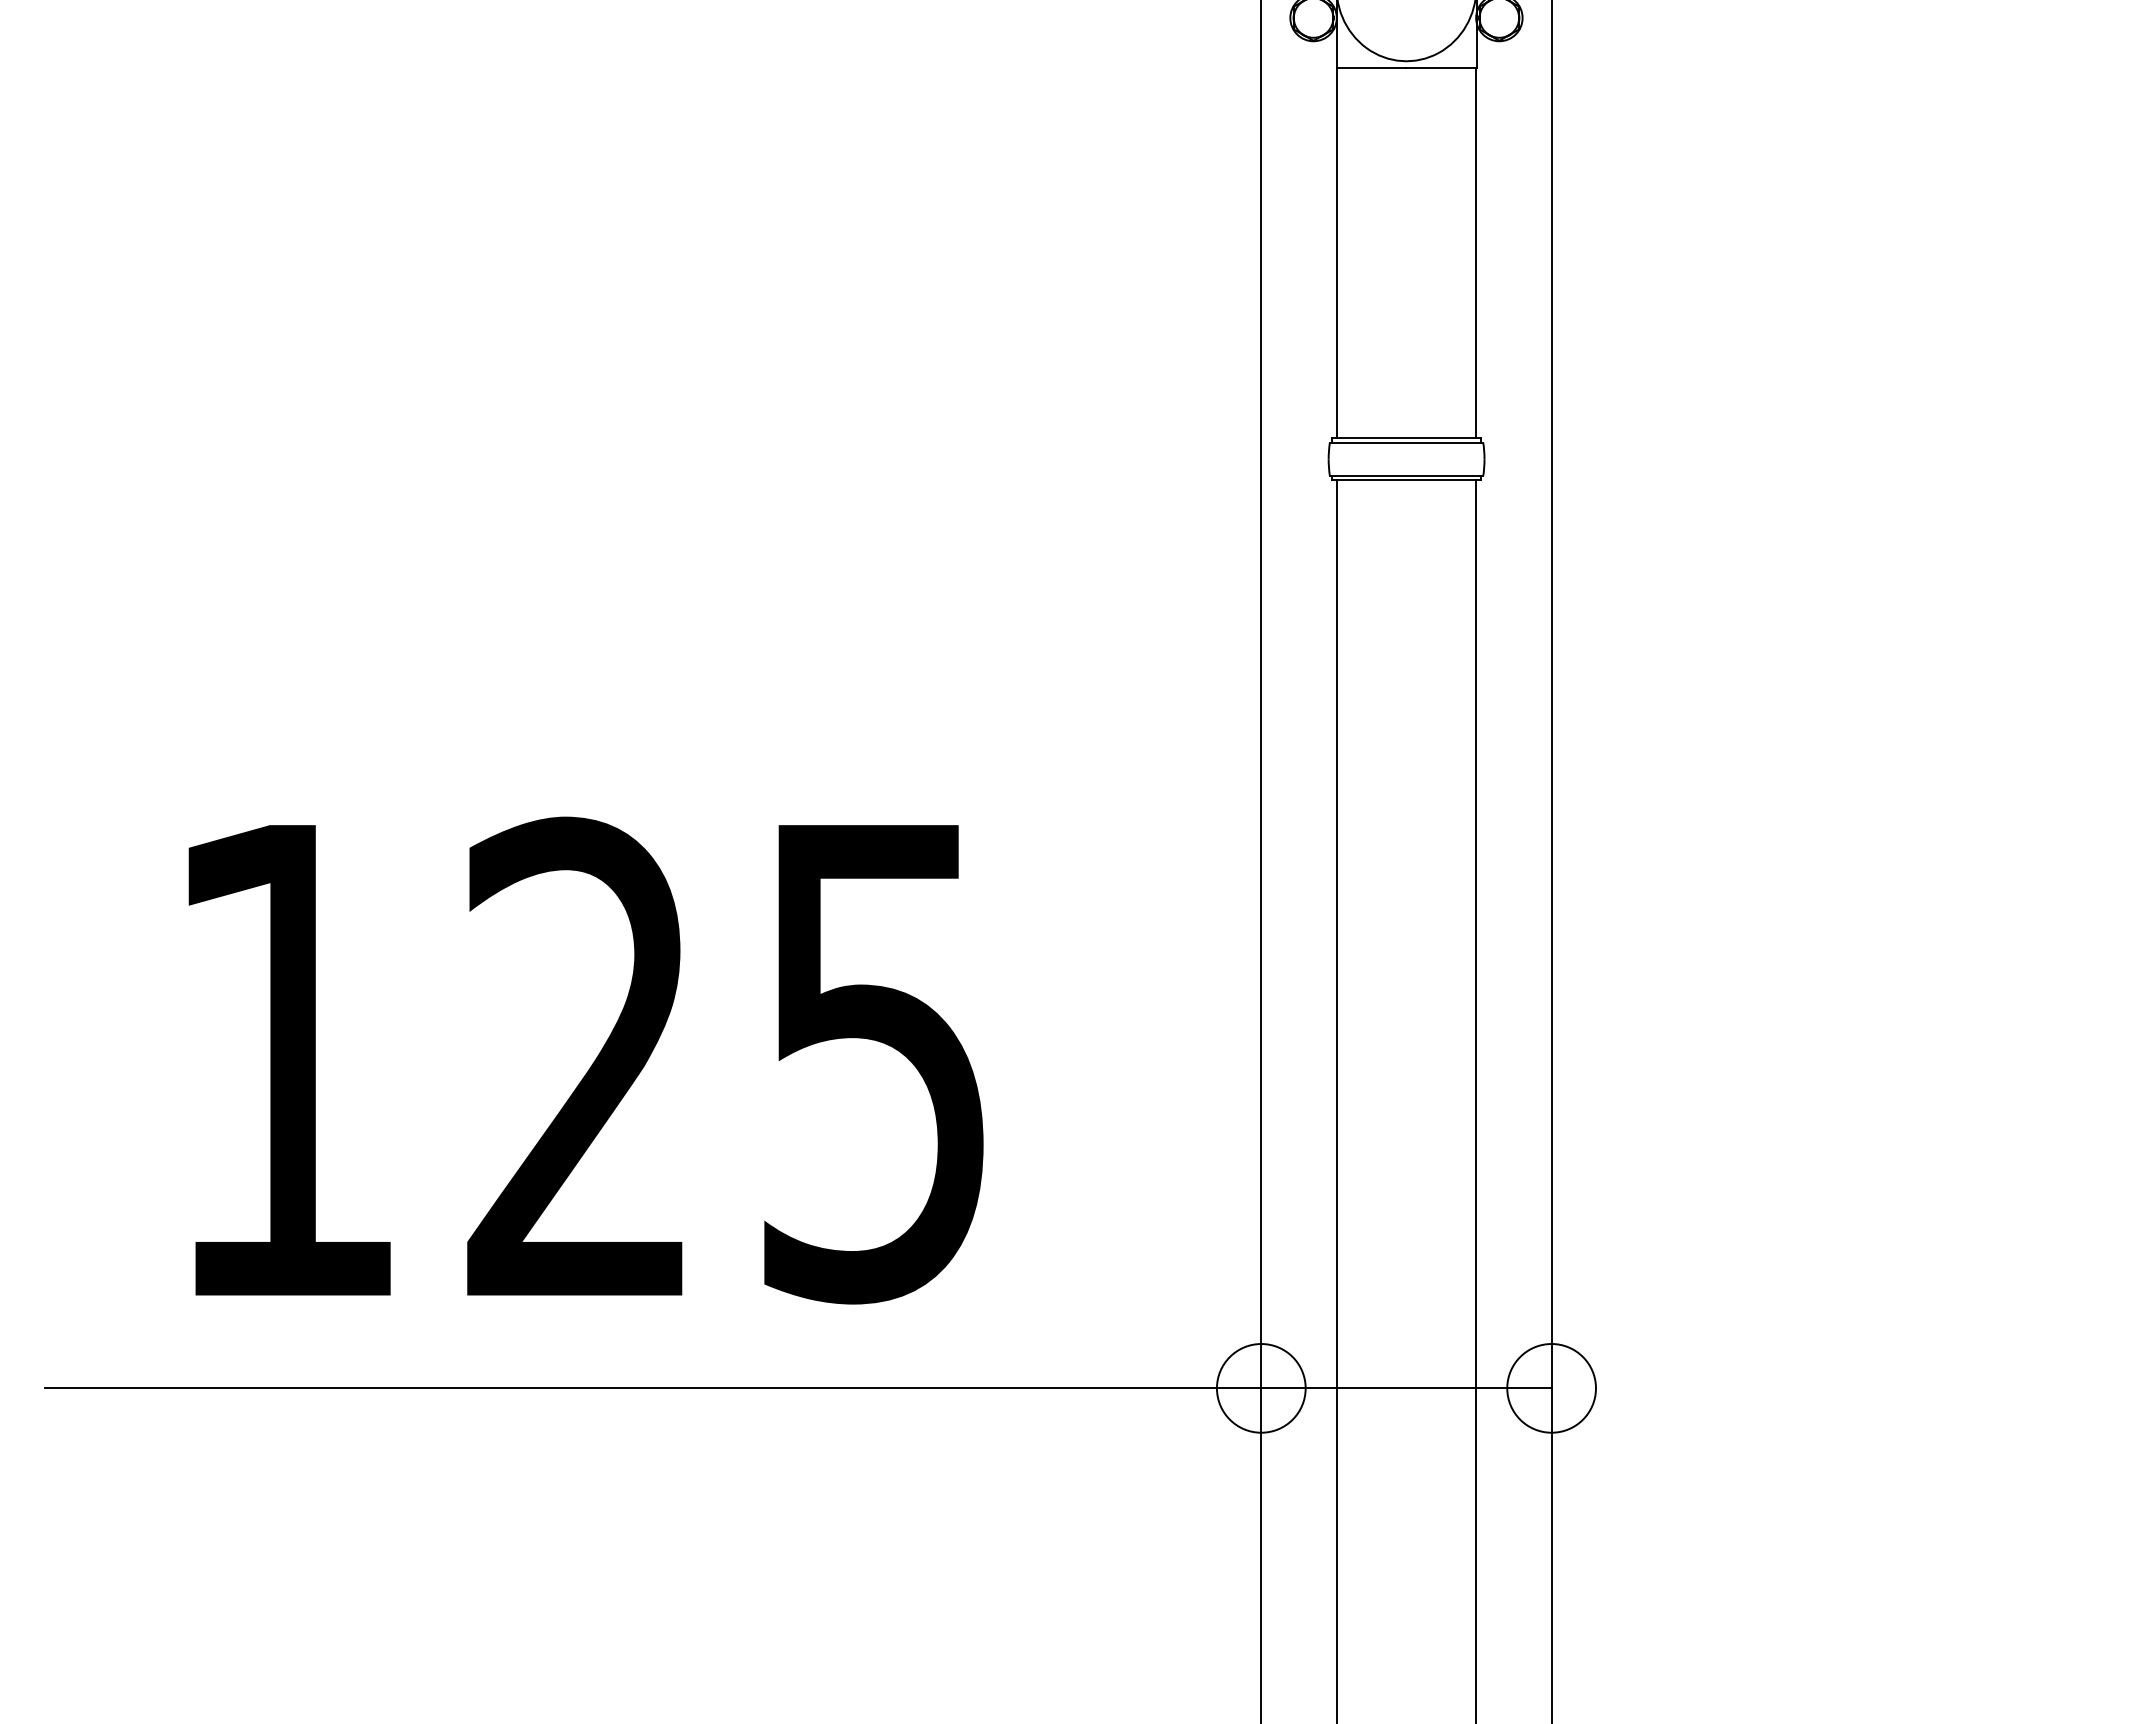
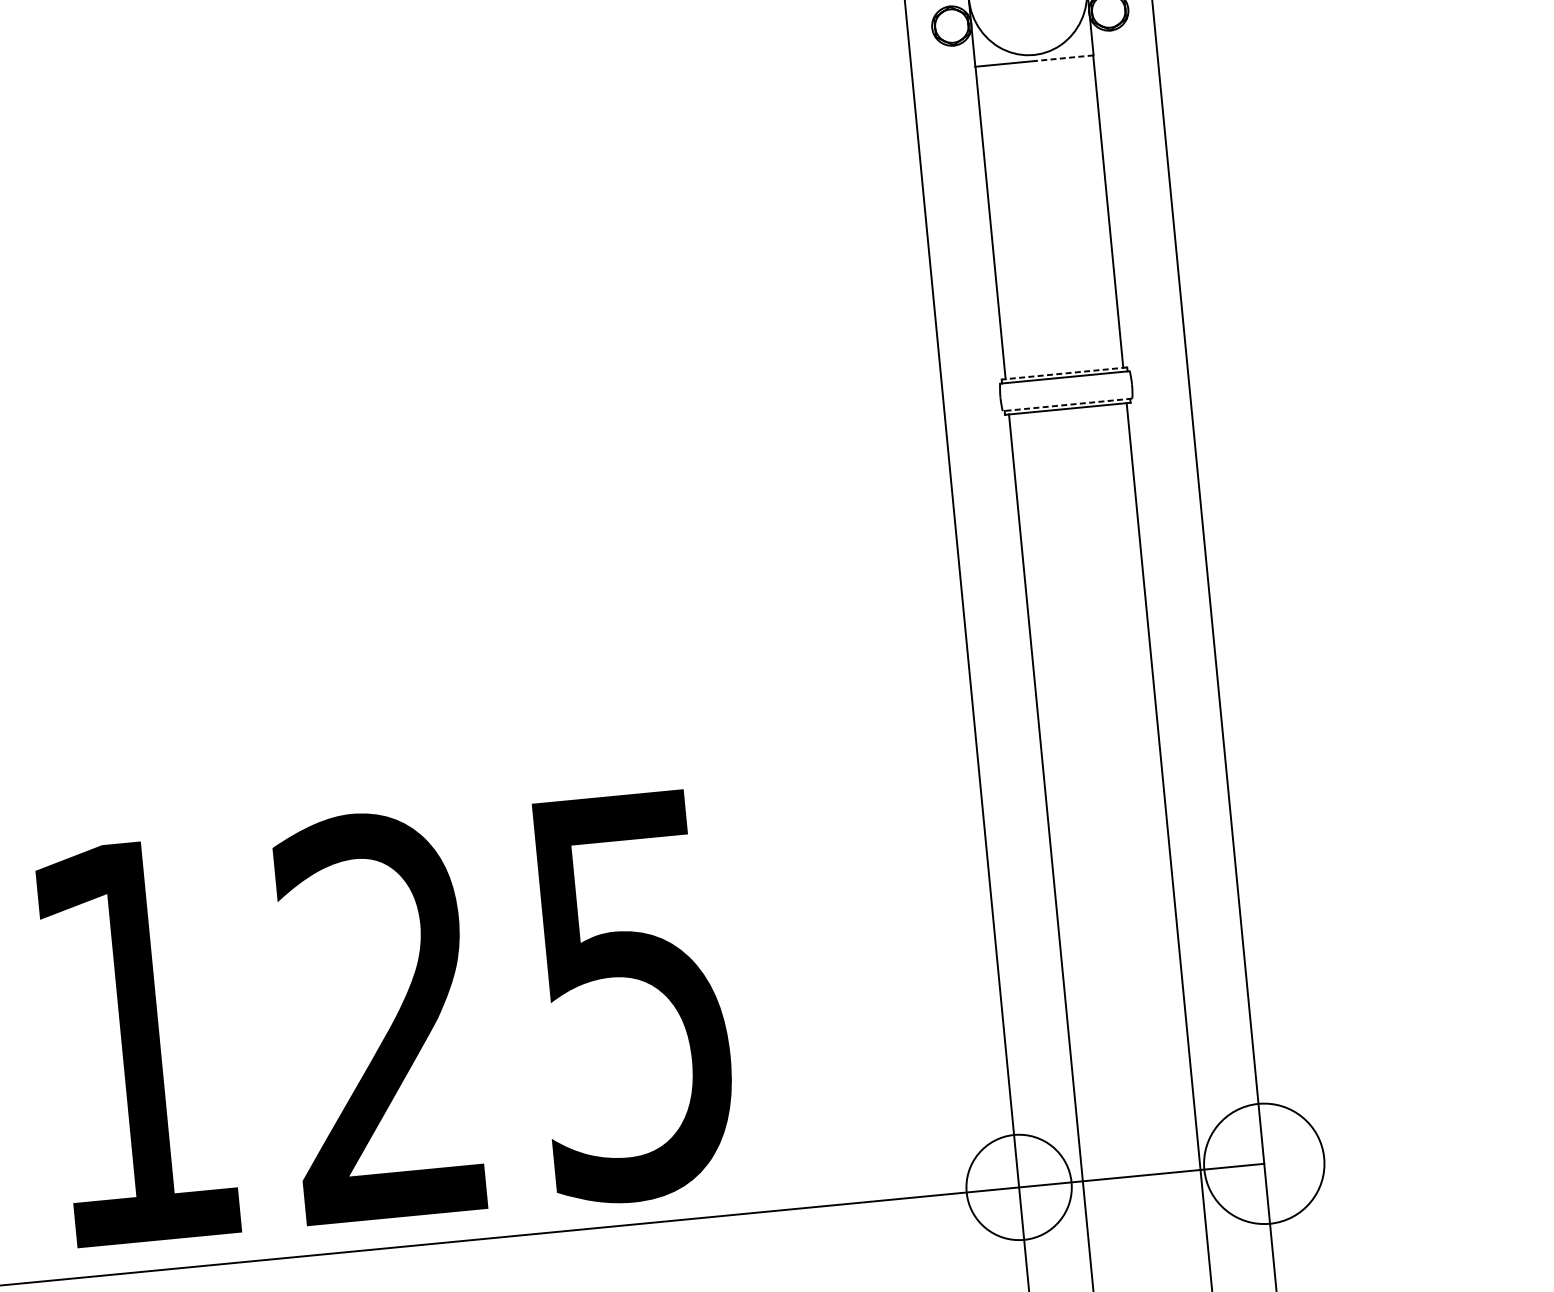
line: (1441, 68) -> (1063, 58), solid -> dashed
line: (1405, 438) -> (1063, 373), solid -> dashed
line: (1406, 475) -> (1067, 404), solid -> dashed
text: (585, 1060) -> (387, 1018), moved
circle: (1260, 1388) -> (1018, 1187), size x1.4
circle: (1551, 1388) -> (1264, 1163), size x1.6

